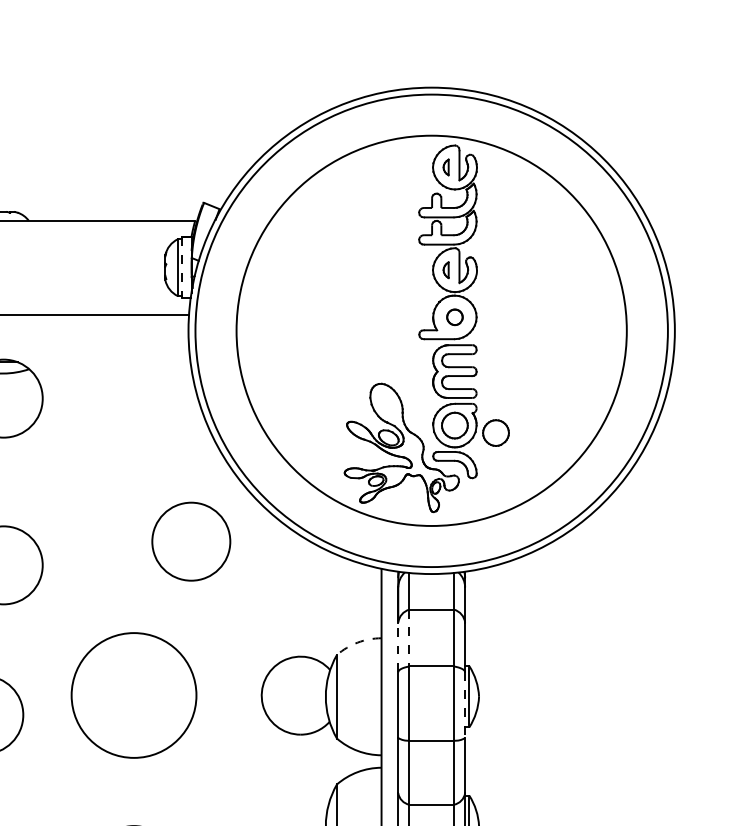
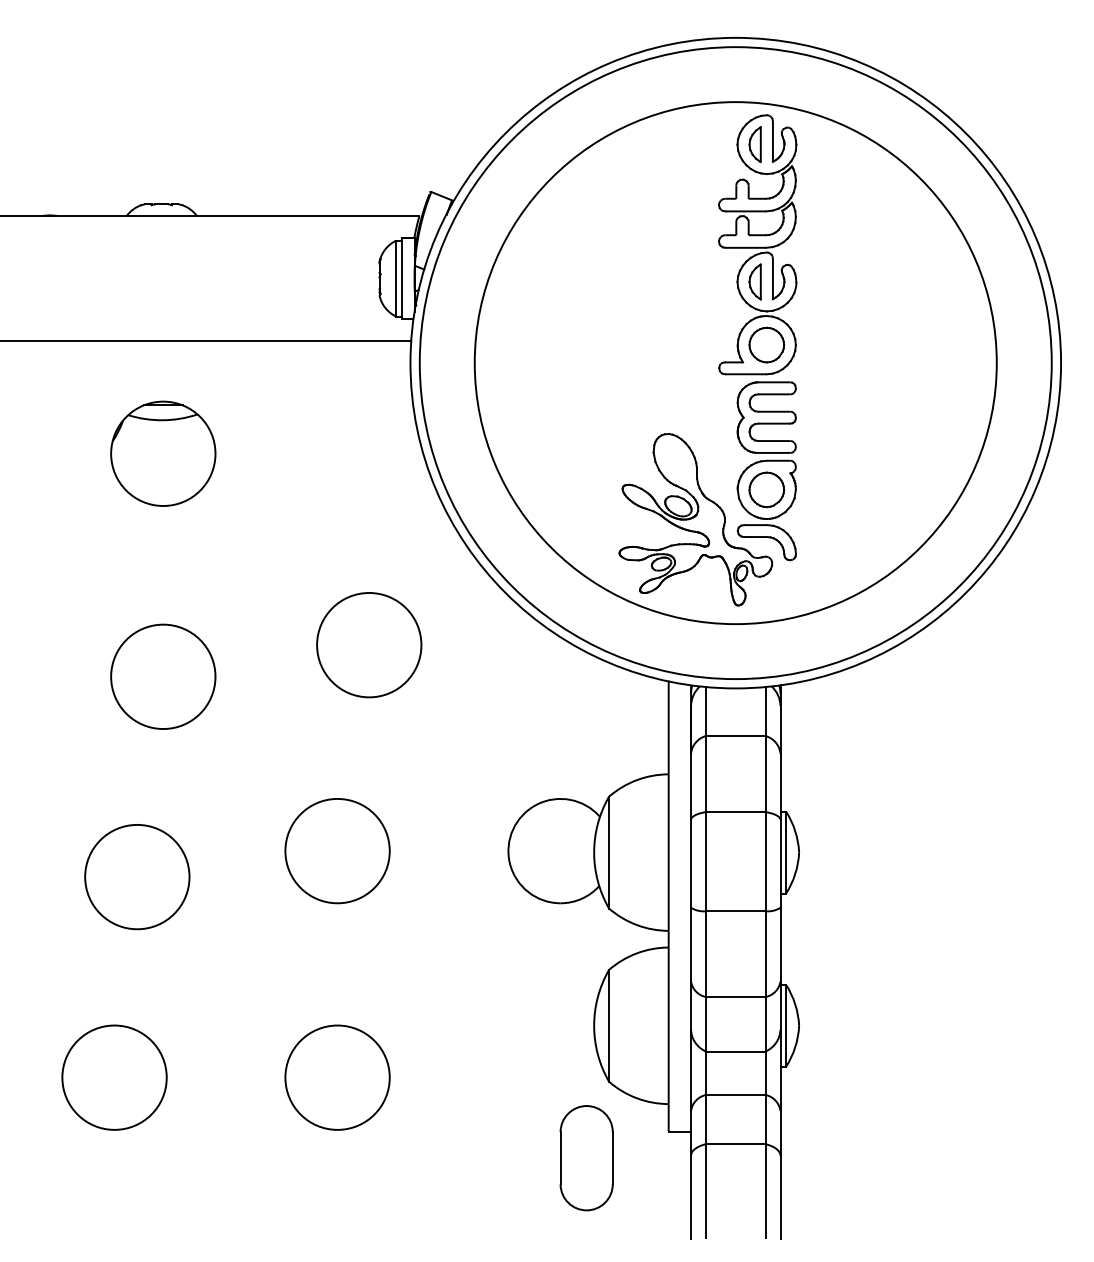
part: (445, 167) -> (754, 144), size x1.67
line: (181, 267) -> (401, 278), dashed -> solid
part: (445, 269) -> (754, 281), size x1.67
part: (454, 316) -> (766, 344), size x1.67
part: (495, 432) -> (821, 499), removed
circle: (191, 541) -> (369, 645), moved
line: (409, 638) -> (705, 774), dashed -> solid
arc: (357, 642) -> (636, 780), dashed -> solid
line: (398, 647) -> (691, 786), dashed -> solid
circle: (133, 695) -> (337, 851), size x0.62
line: (465, 704) -> (780, 863), dashed -> solid

